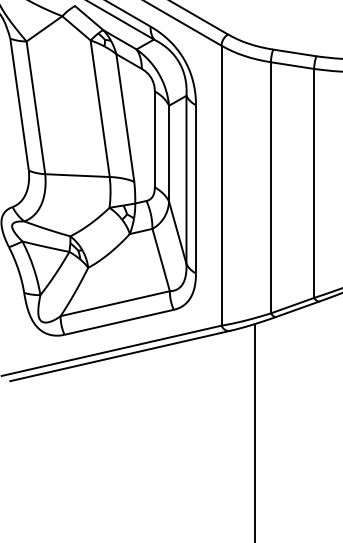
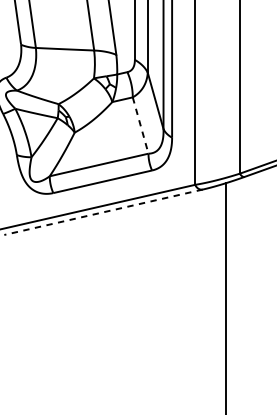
line: (161, 260) -> (140, 125), solid -> dashed
line: (120, 356) -> (103, 212), solid -> dashed

